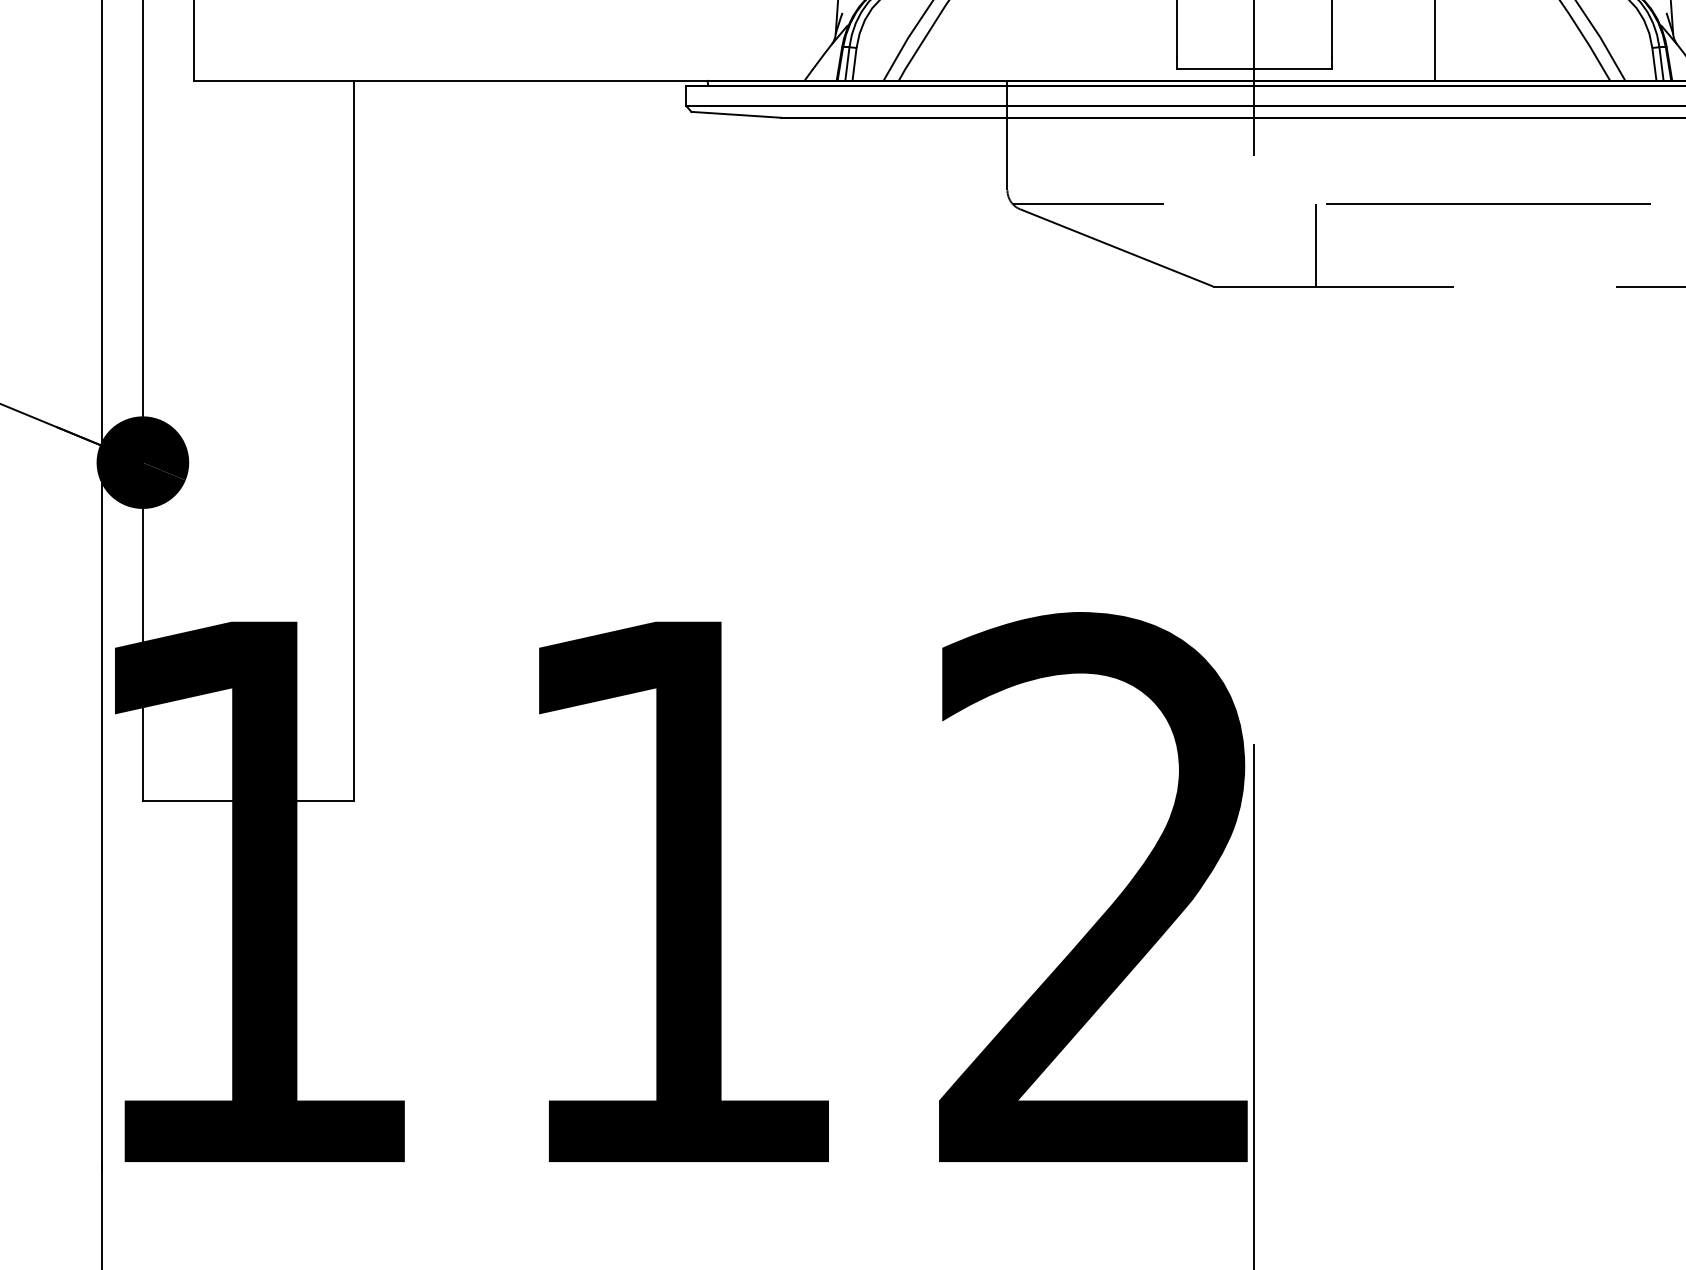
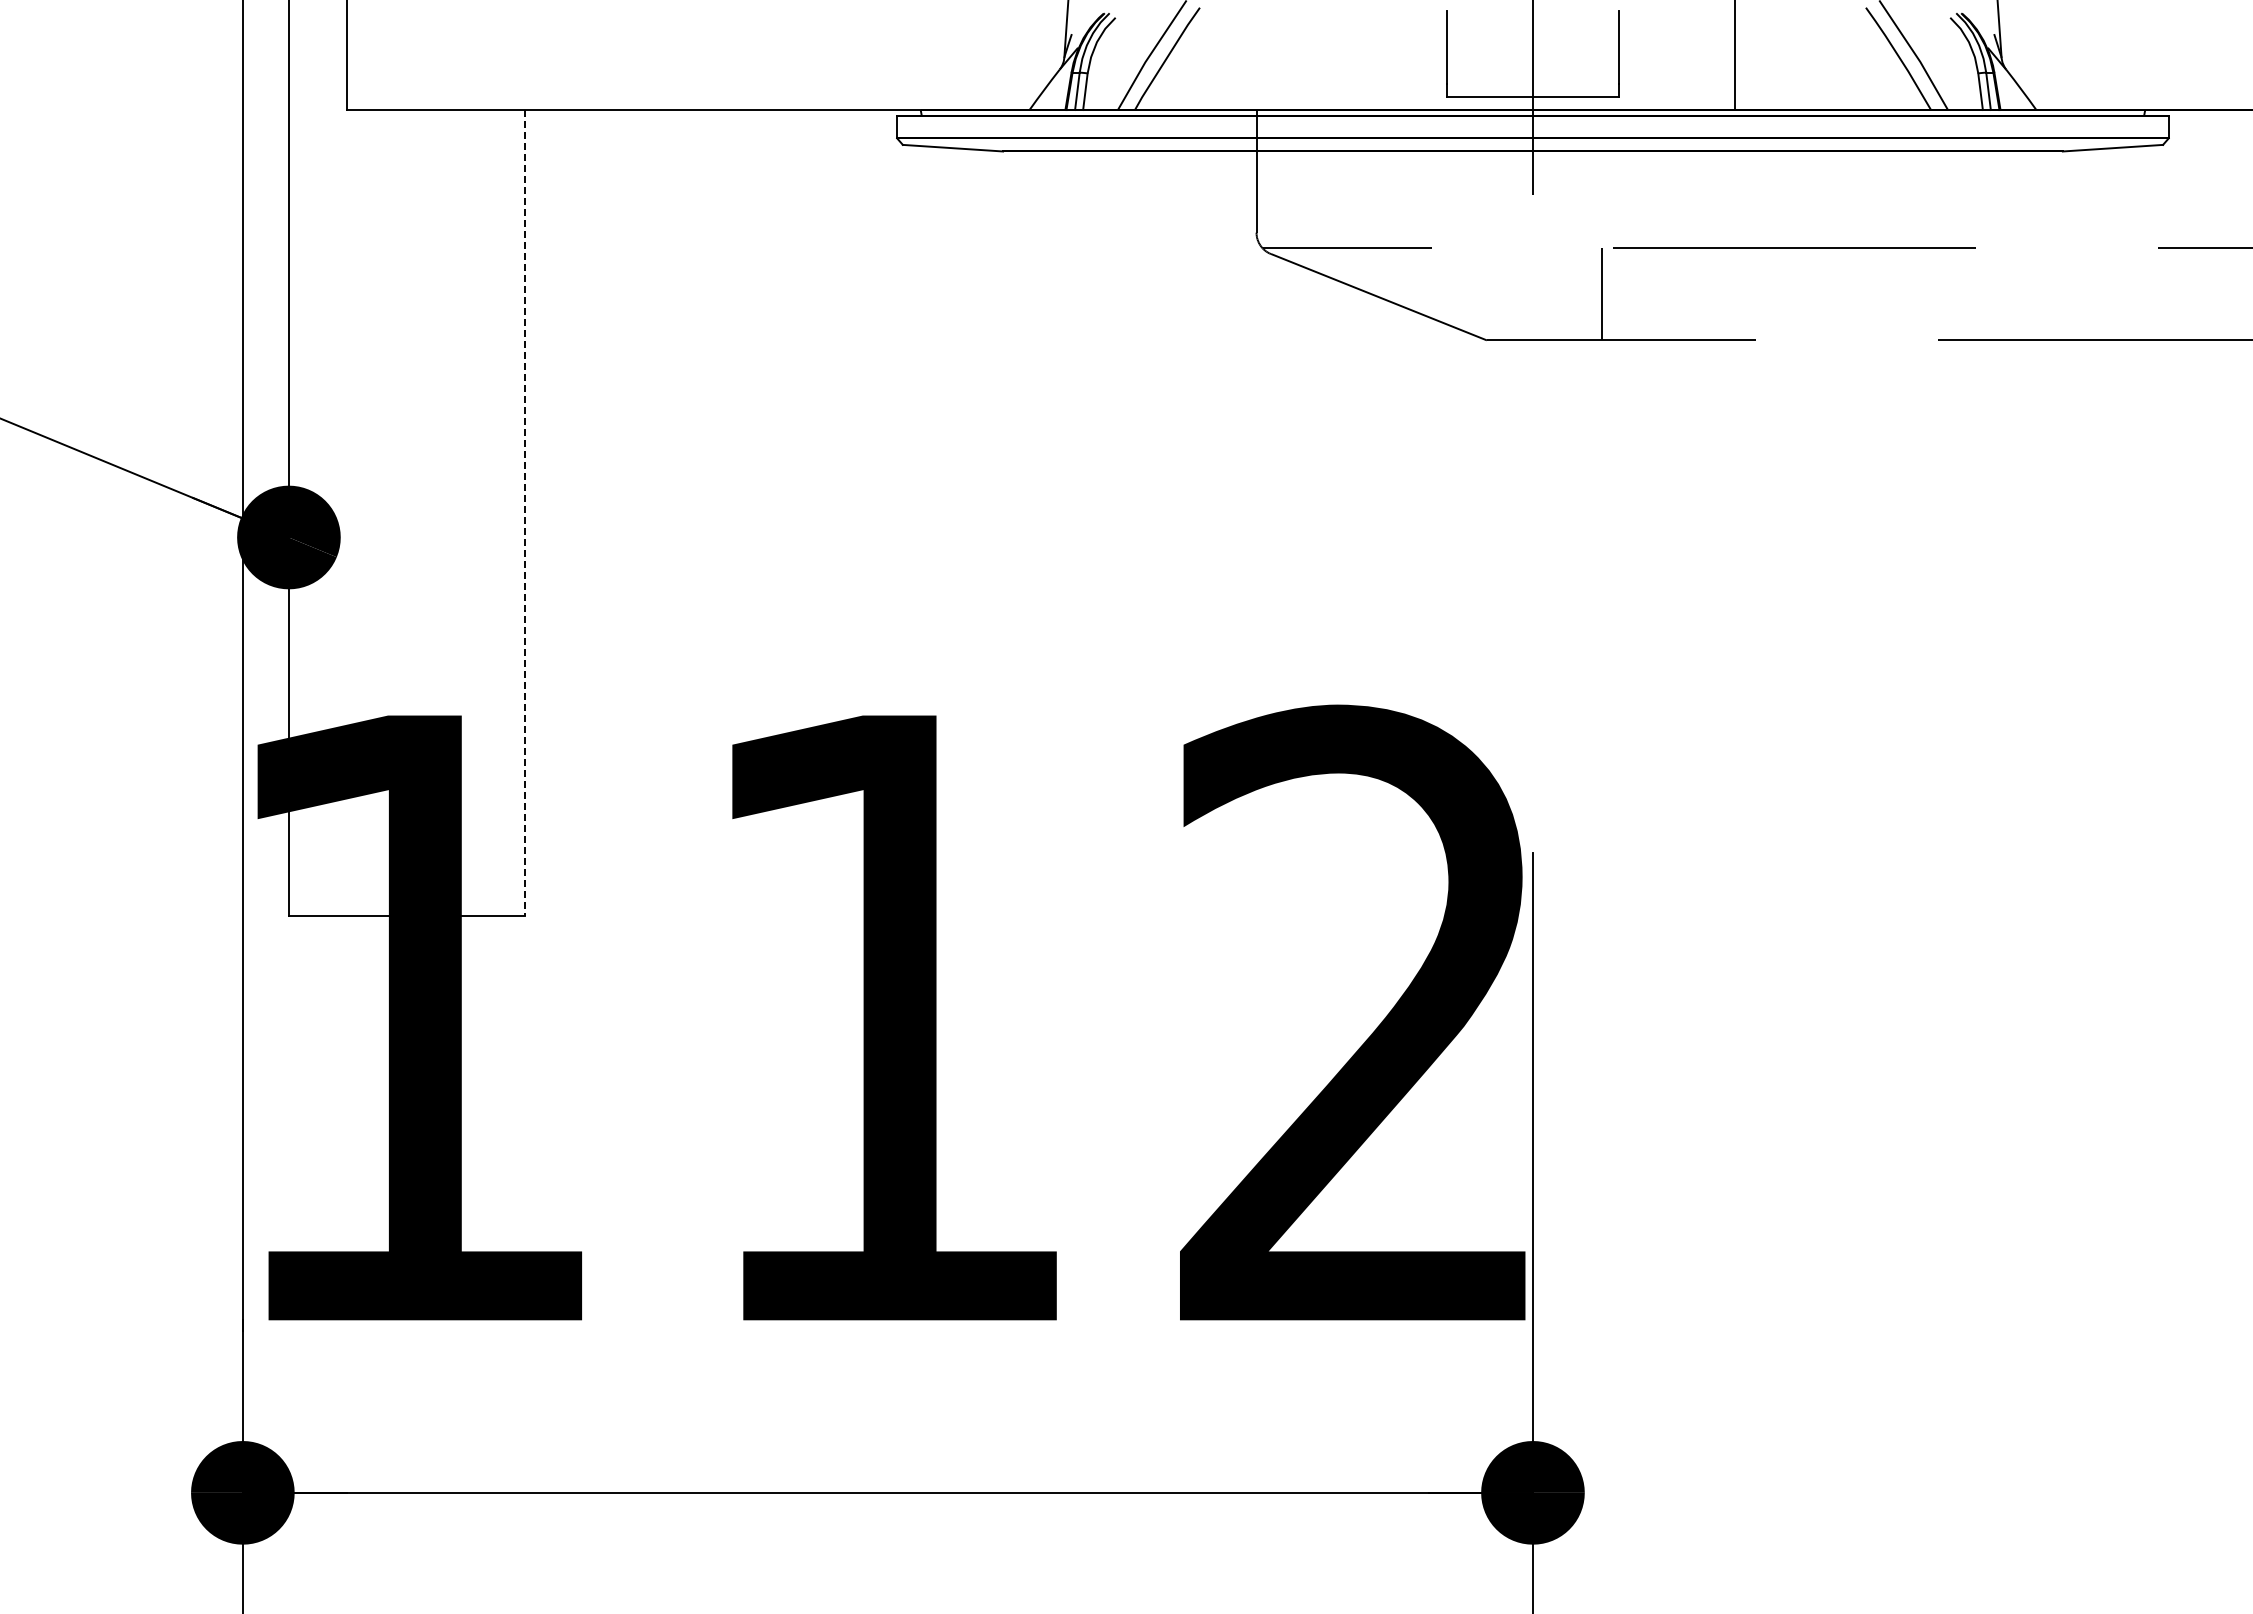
line: (354, 441) -> (525, 513), solid -> dashed

